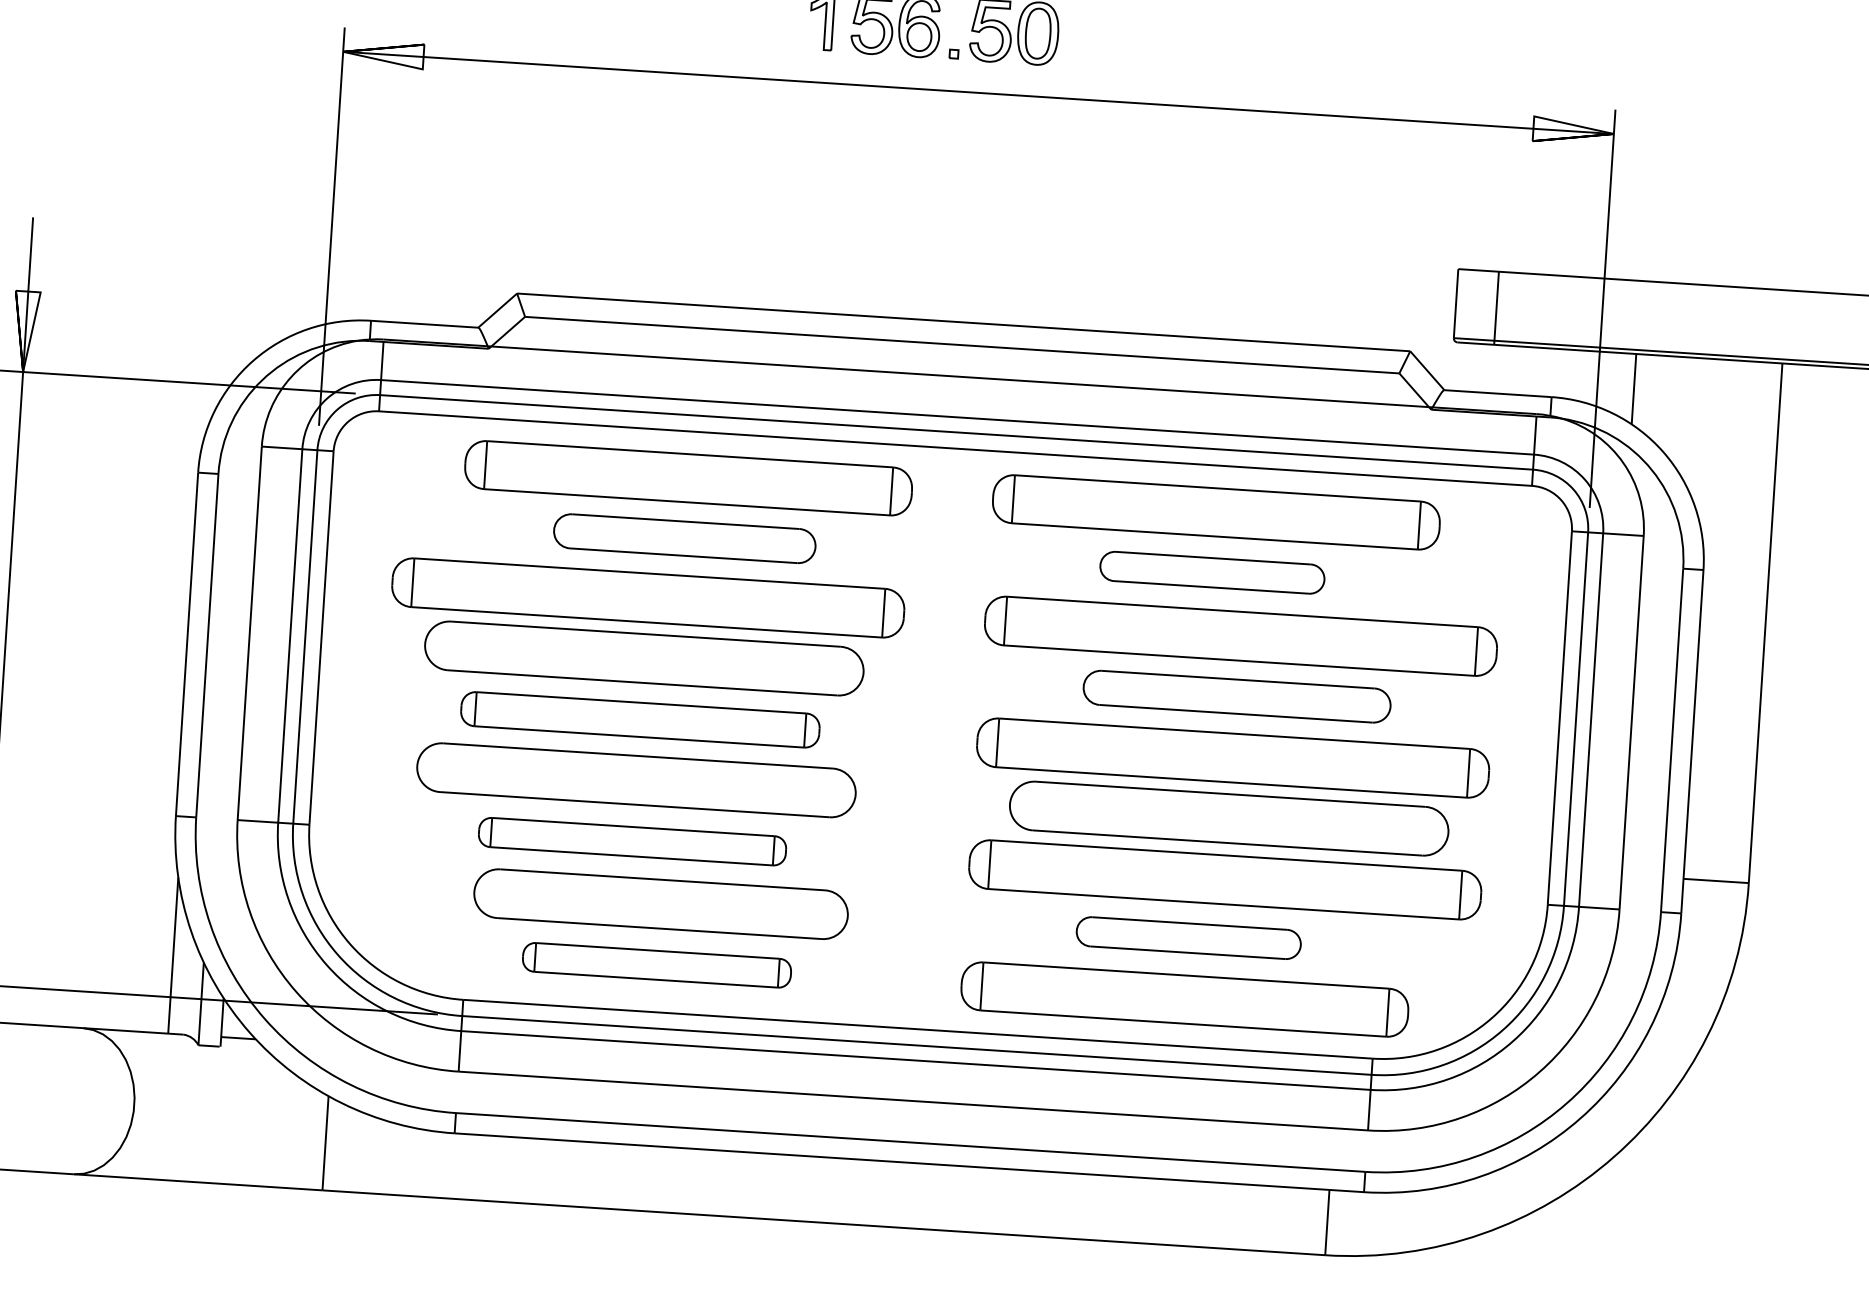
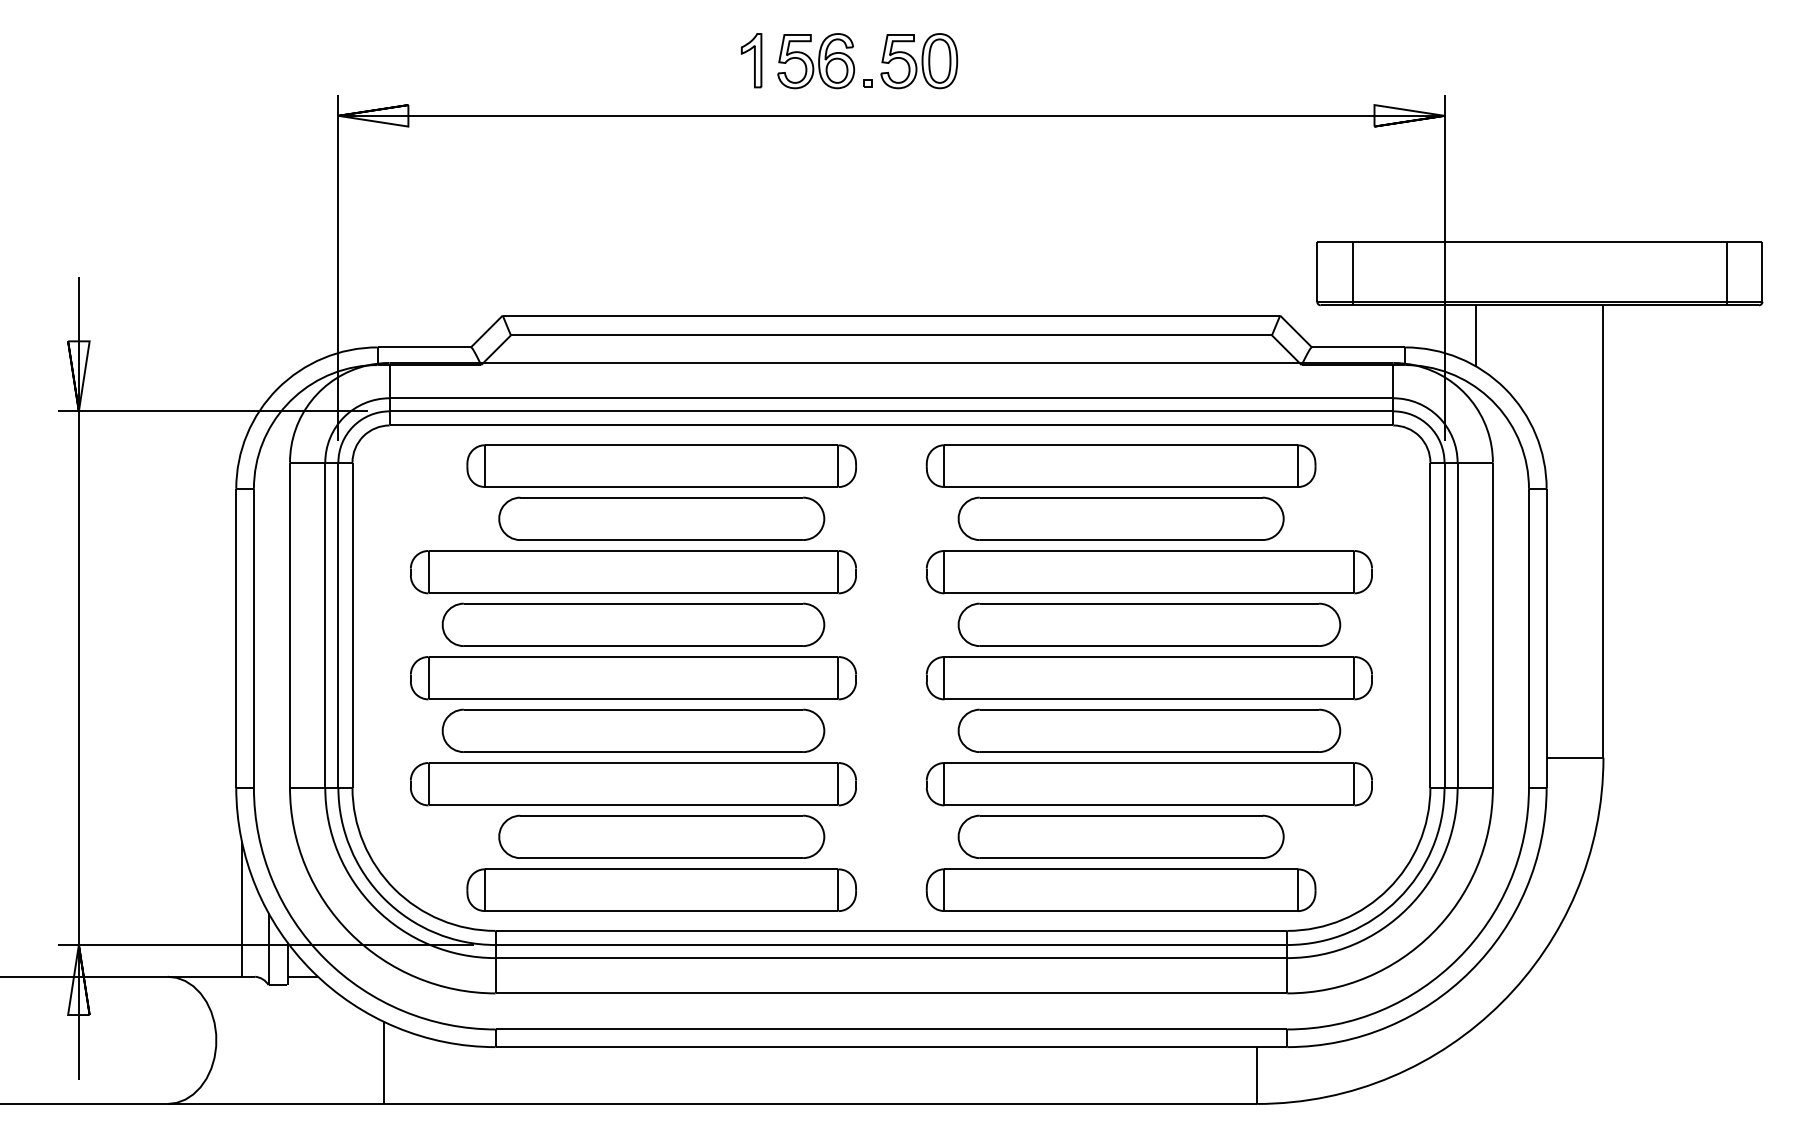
part: (684, 538) -> (661, 518), size x1.43
part: (1211, 572) -> (1120, 518), size x1.67
part: (1237, 696) -> (1149, 624), size x1.43
part: (640, 720) -> (633, 678), size x1.43
part: (632, 841) -> (633, 784), size x1.67
part: (1188, 937) -> (1120, 836), size x1.67
part: (656, 964) -> (661, 889), size x1.67

